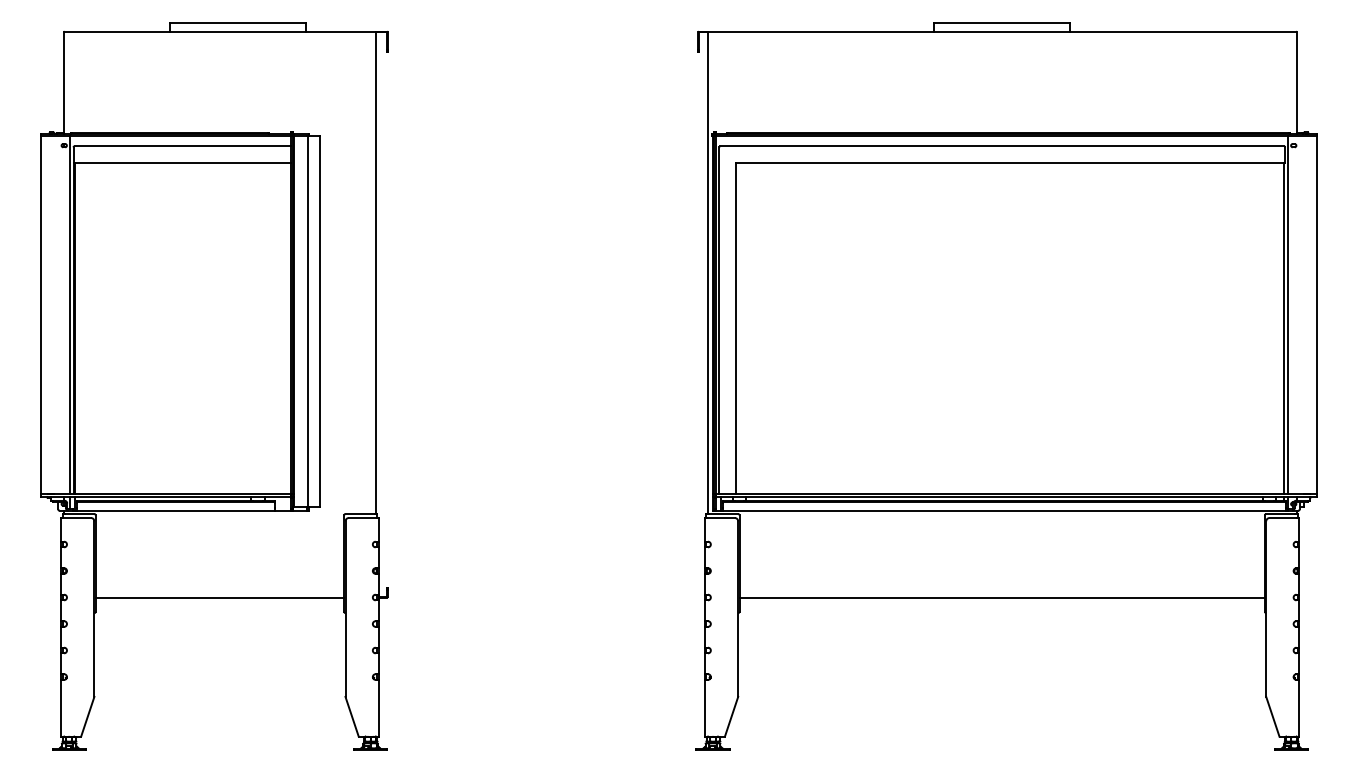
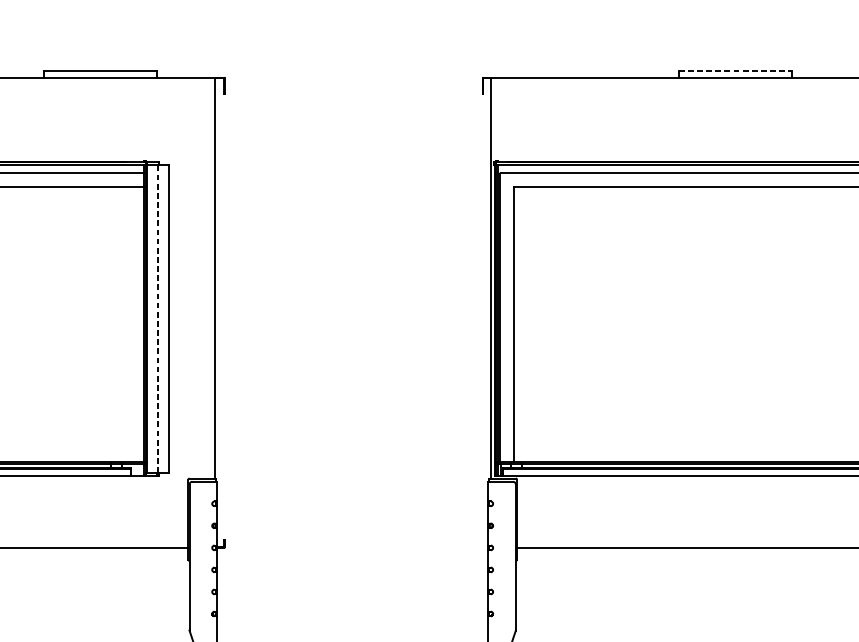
line: (1002, 23) -> (735, 70), solid -> dashed
line: (307, 321) -> (157, 318), solid -> dashed

